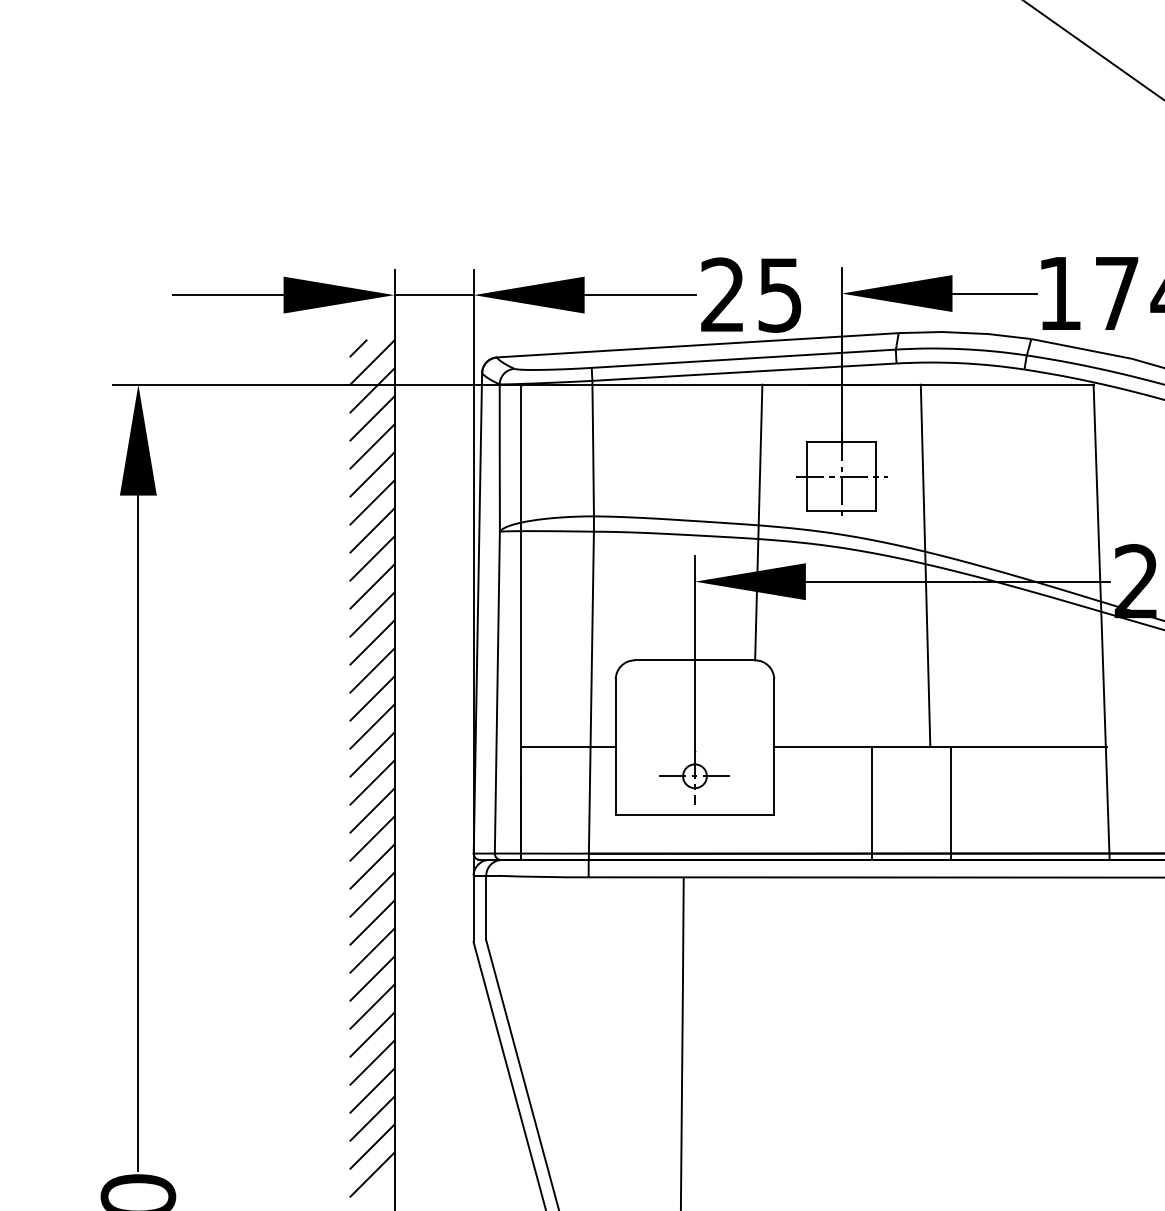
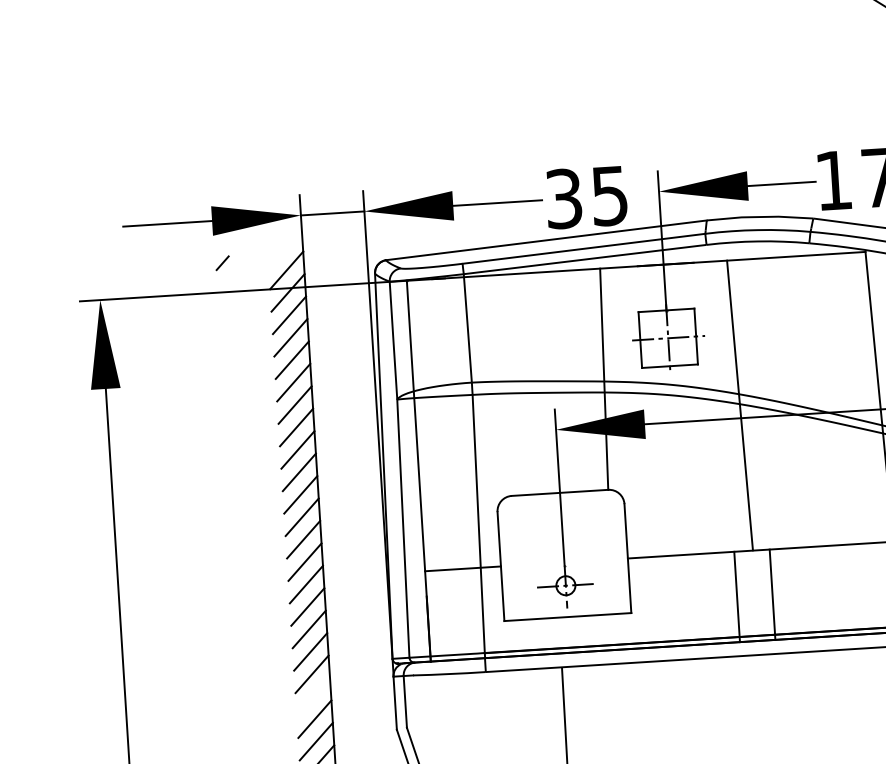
text: (722, 294) -> (563, 198), 25 -> 35
line: (358, 348) -> (222, 263), moved
line: (871, 803) -> (736, 596), moved
line: (372, 894) -> (313, 696), removed

